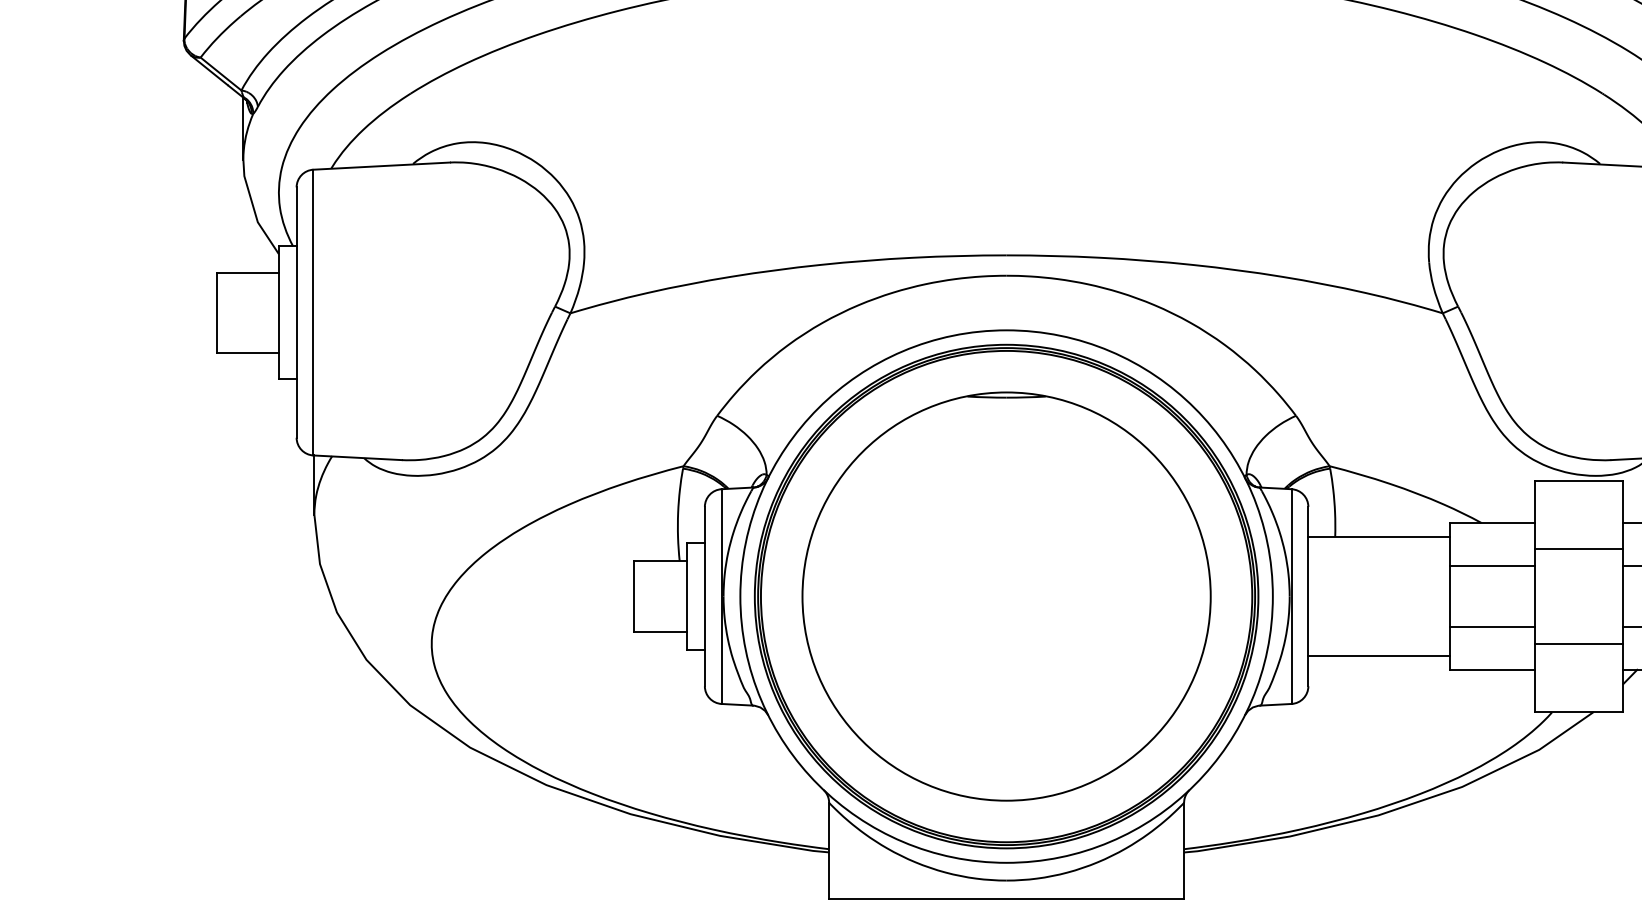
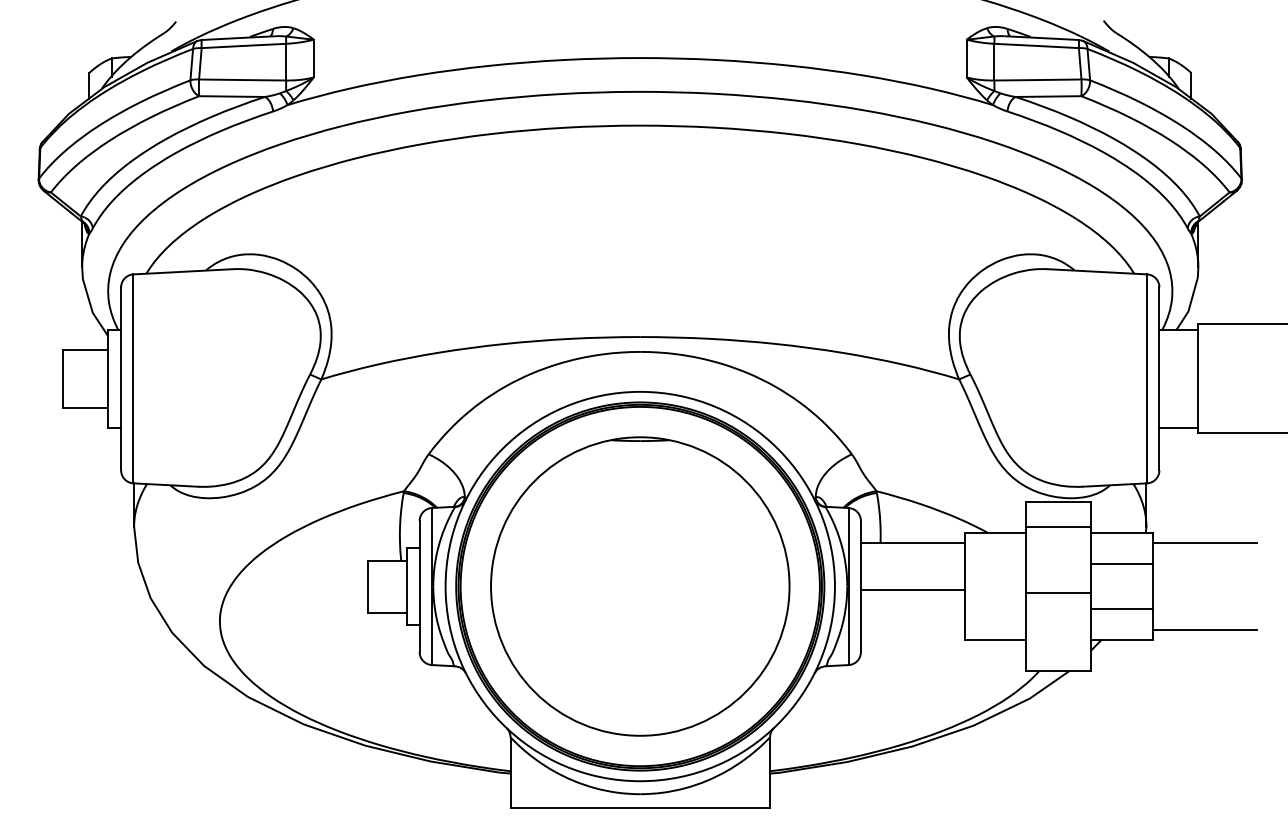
line: (1578, 548) -> (1058, 526), moved
line: (1492, 566) -> (995, 564), removed
line: (1492, 626) -> (995, 608), removed
line: (1578, 644) -> (1058, 593), moved
line: (1378, 656) -> (912, 590), moved

